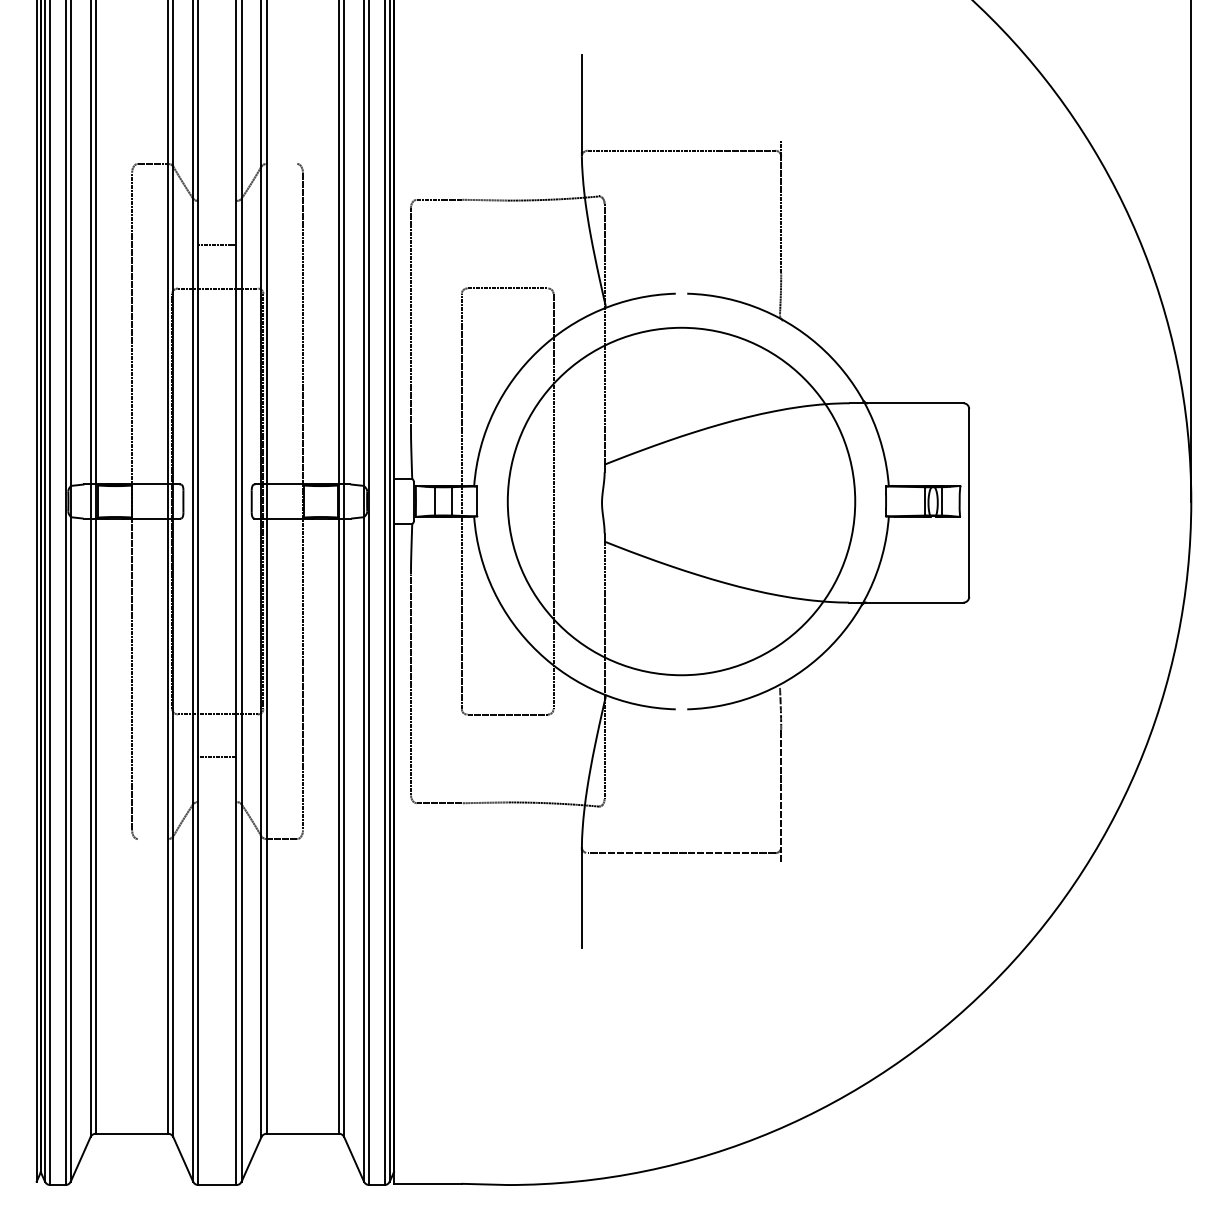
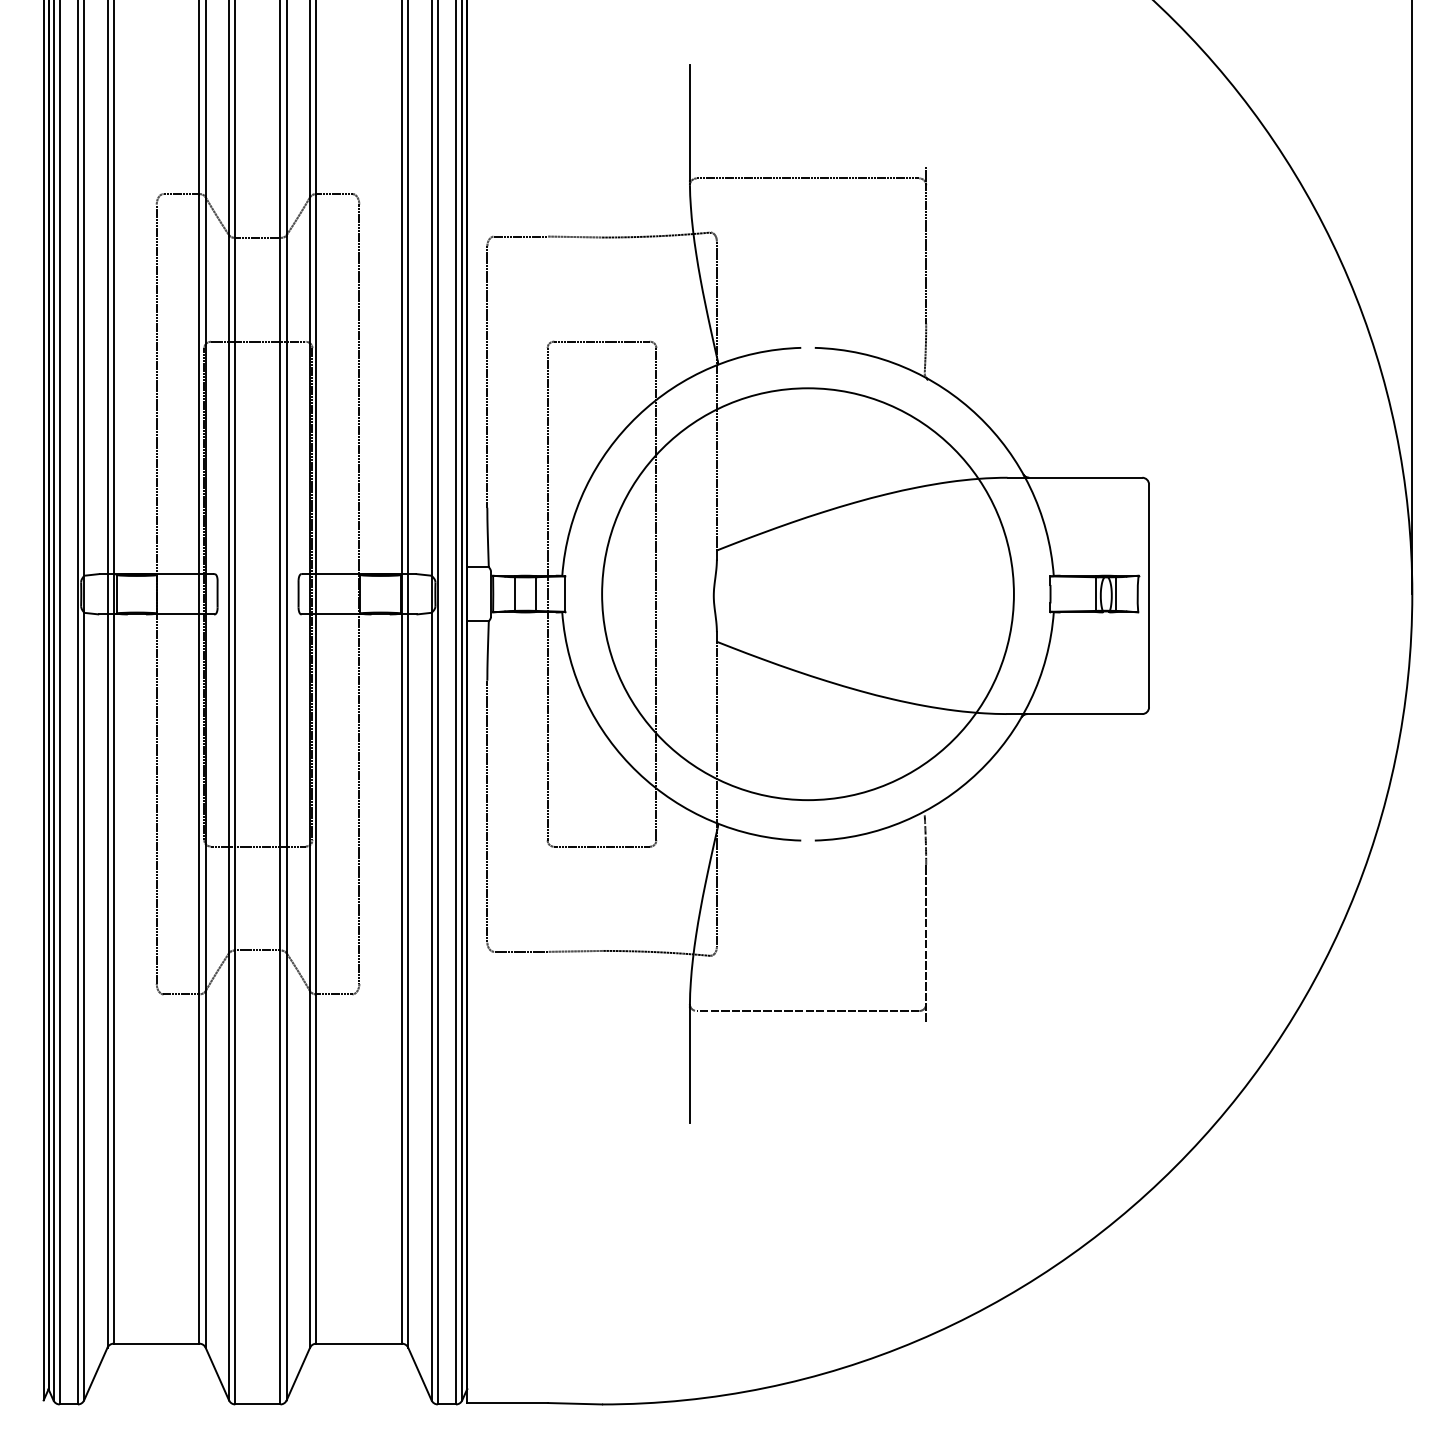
line: (282, 164) -> (334, 194), added
line: (217, 244) -> (257, 237), moved
line: (217, 757) -> (257, 950), moved
line: (152, 839) -> (181, 994), added

